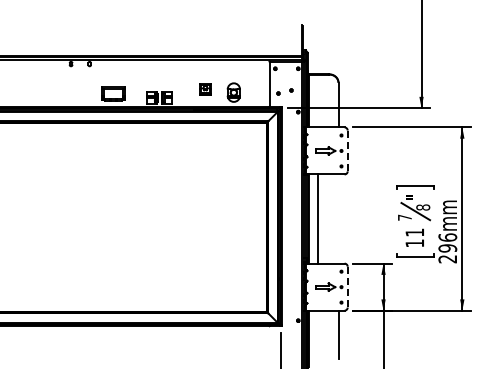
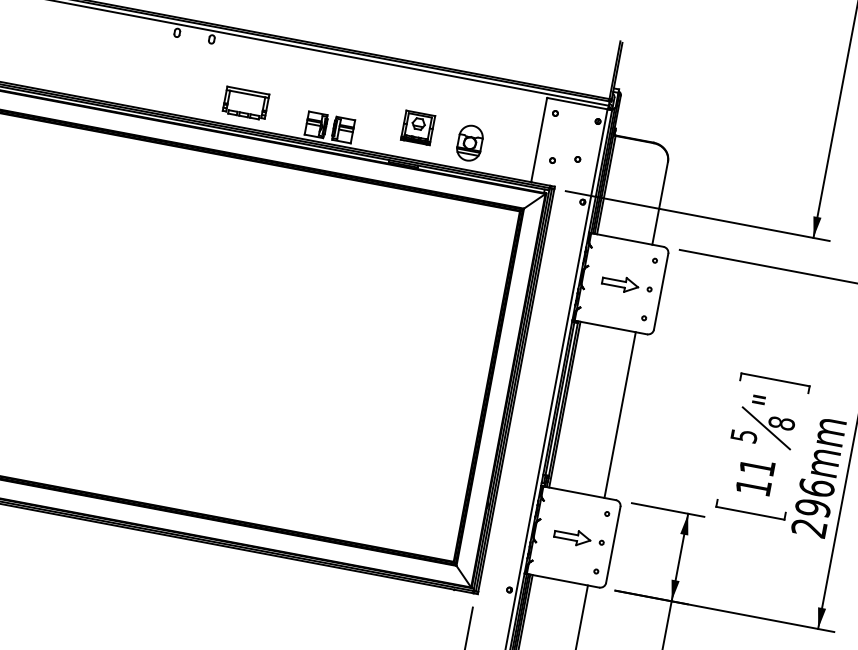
part: (205, 89) -> (418, 127), size x1.43
line: (347, 151) -> (660, 292), dashed -> solid
text: (404, 217) -> (743, 435), 7 -> 5
line: (317, 218) -> (620, 414), moved
line: (347, 287) -> (612, 545), dashed -> solid

